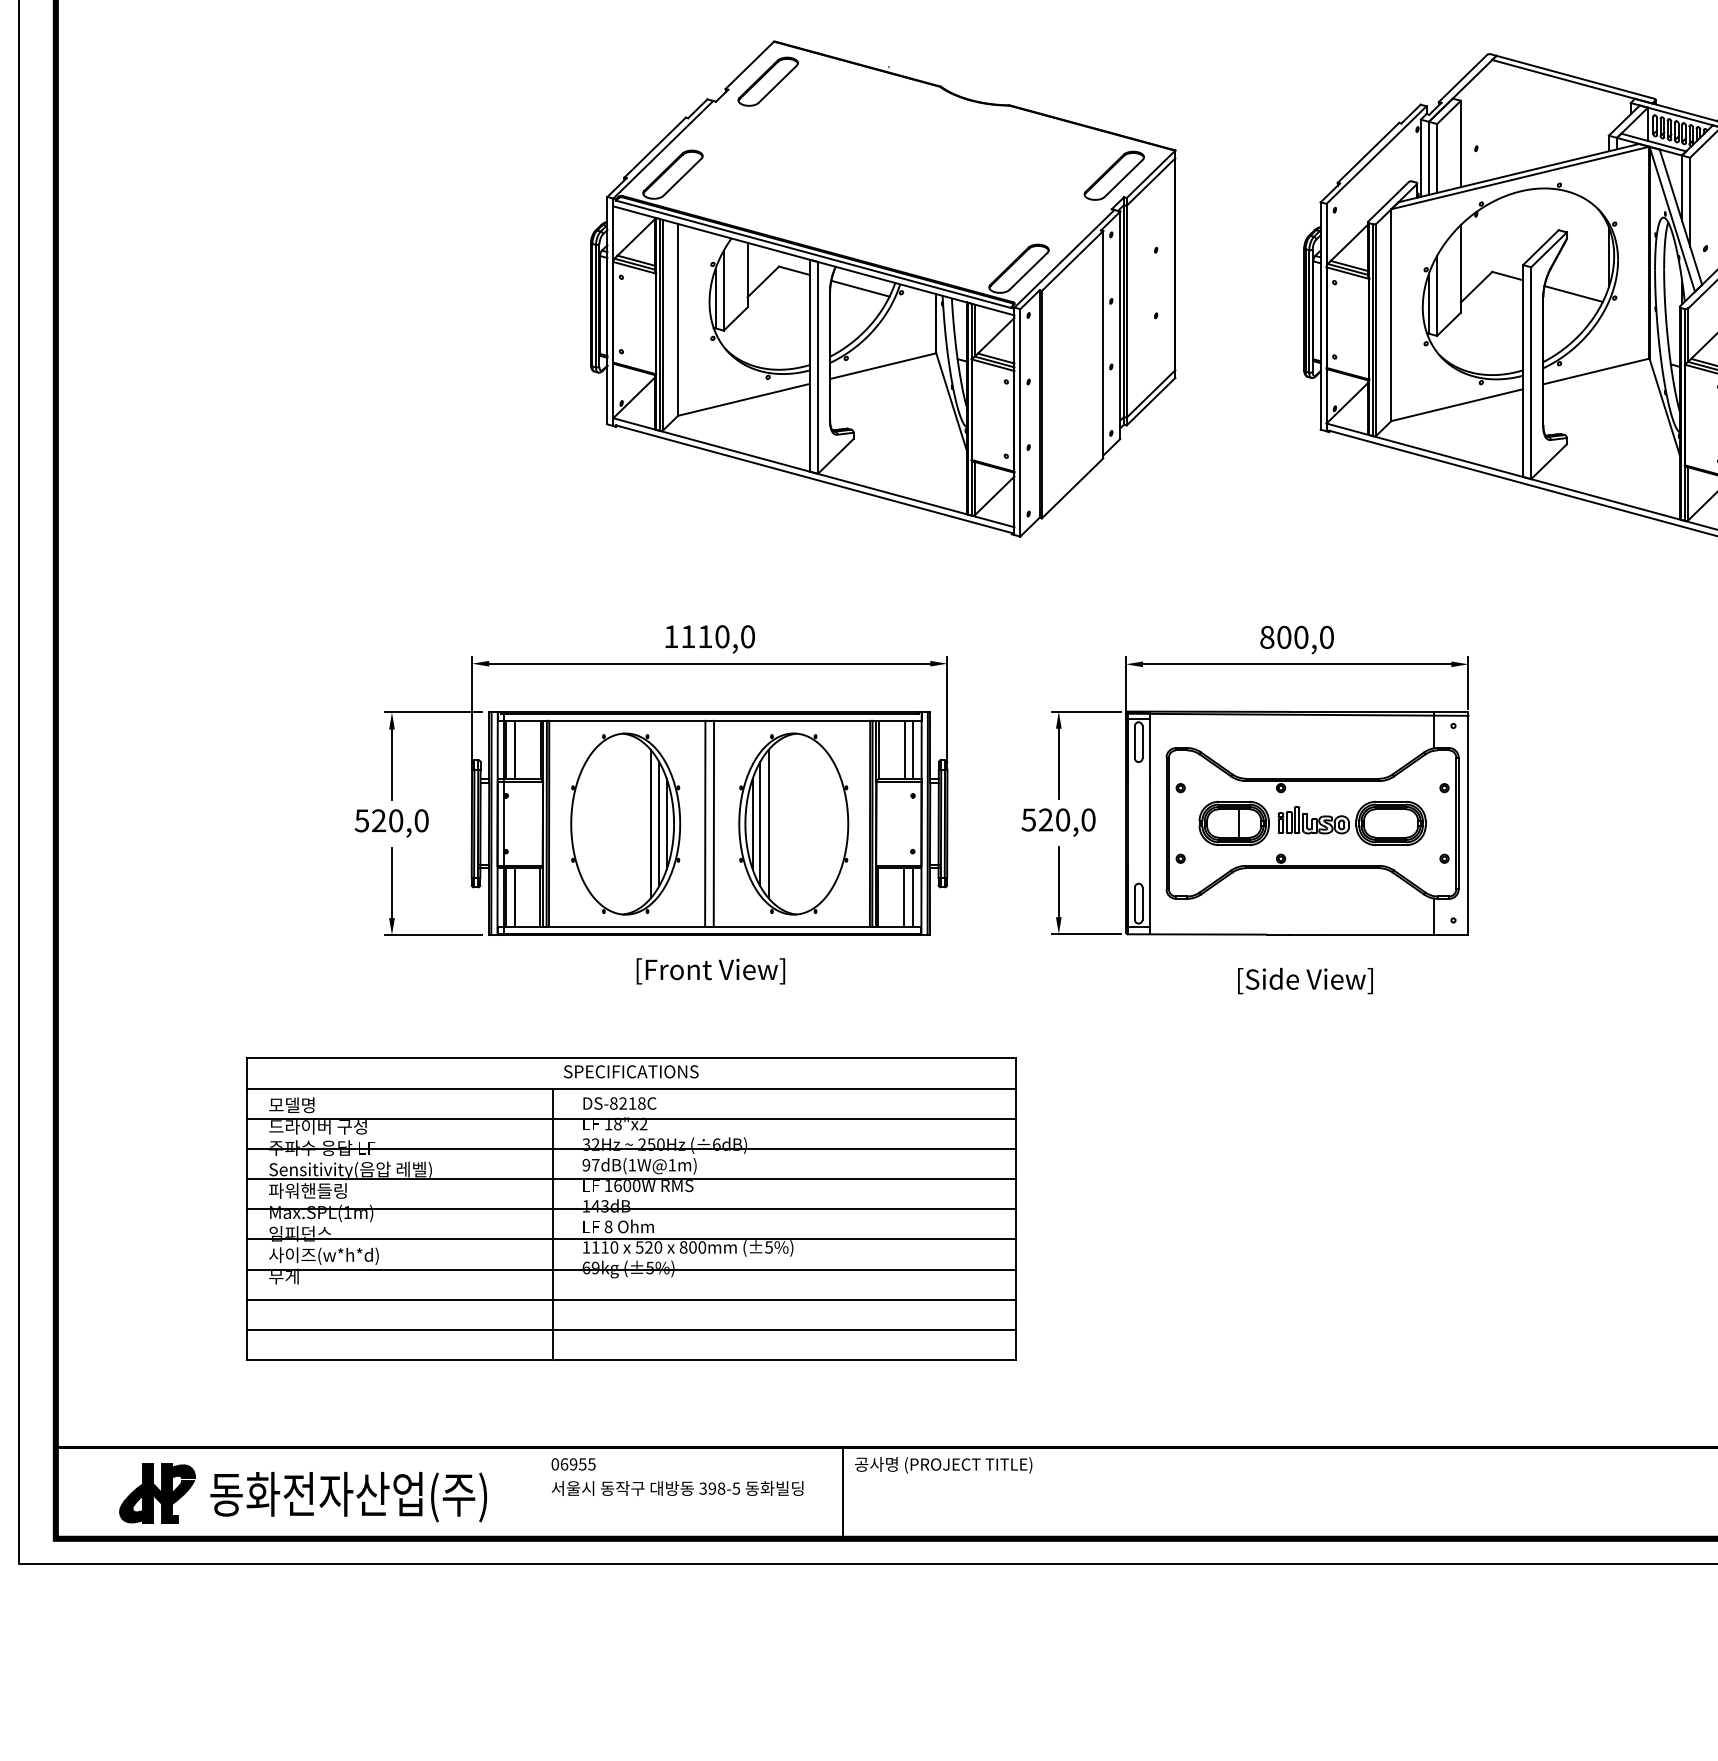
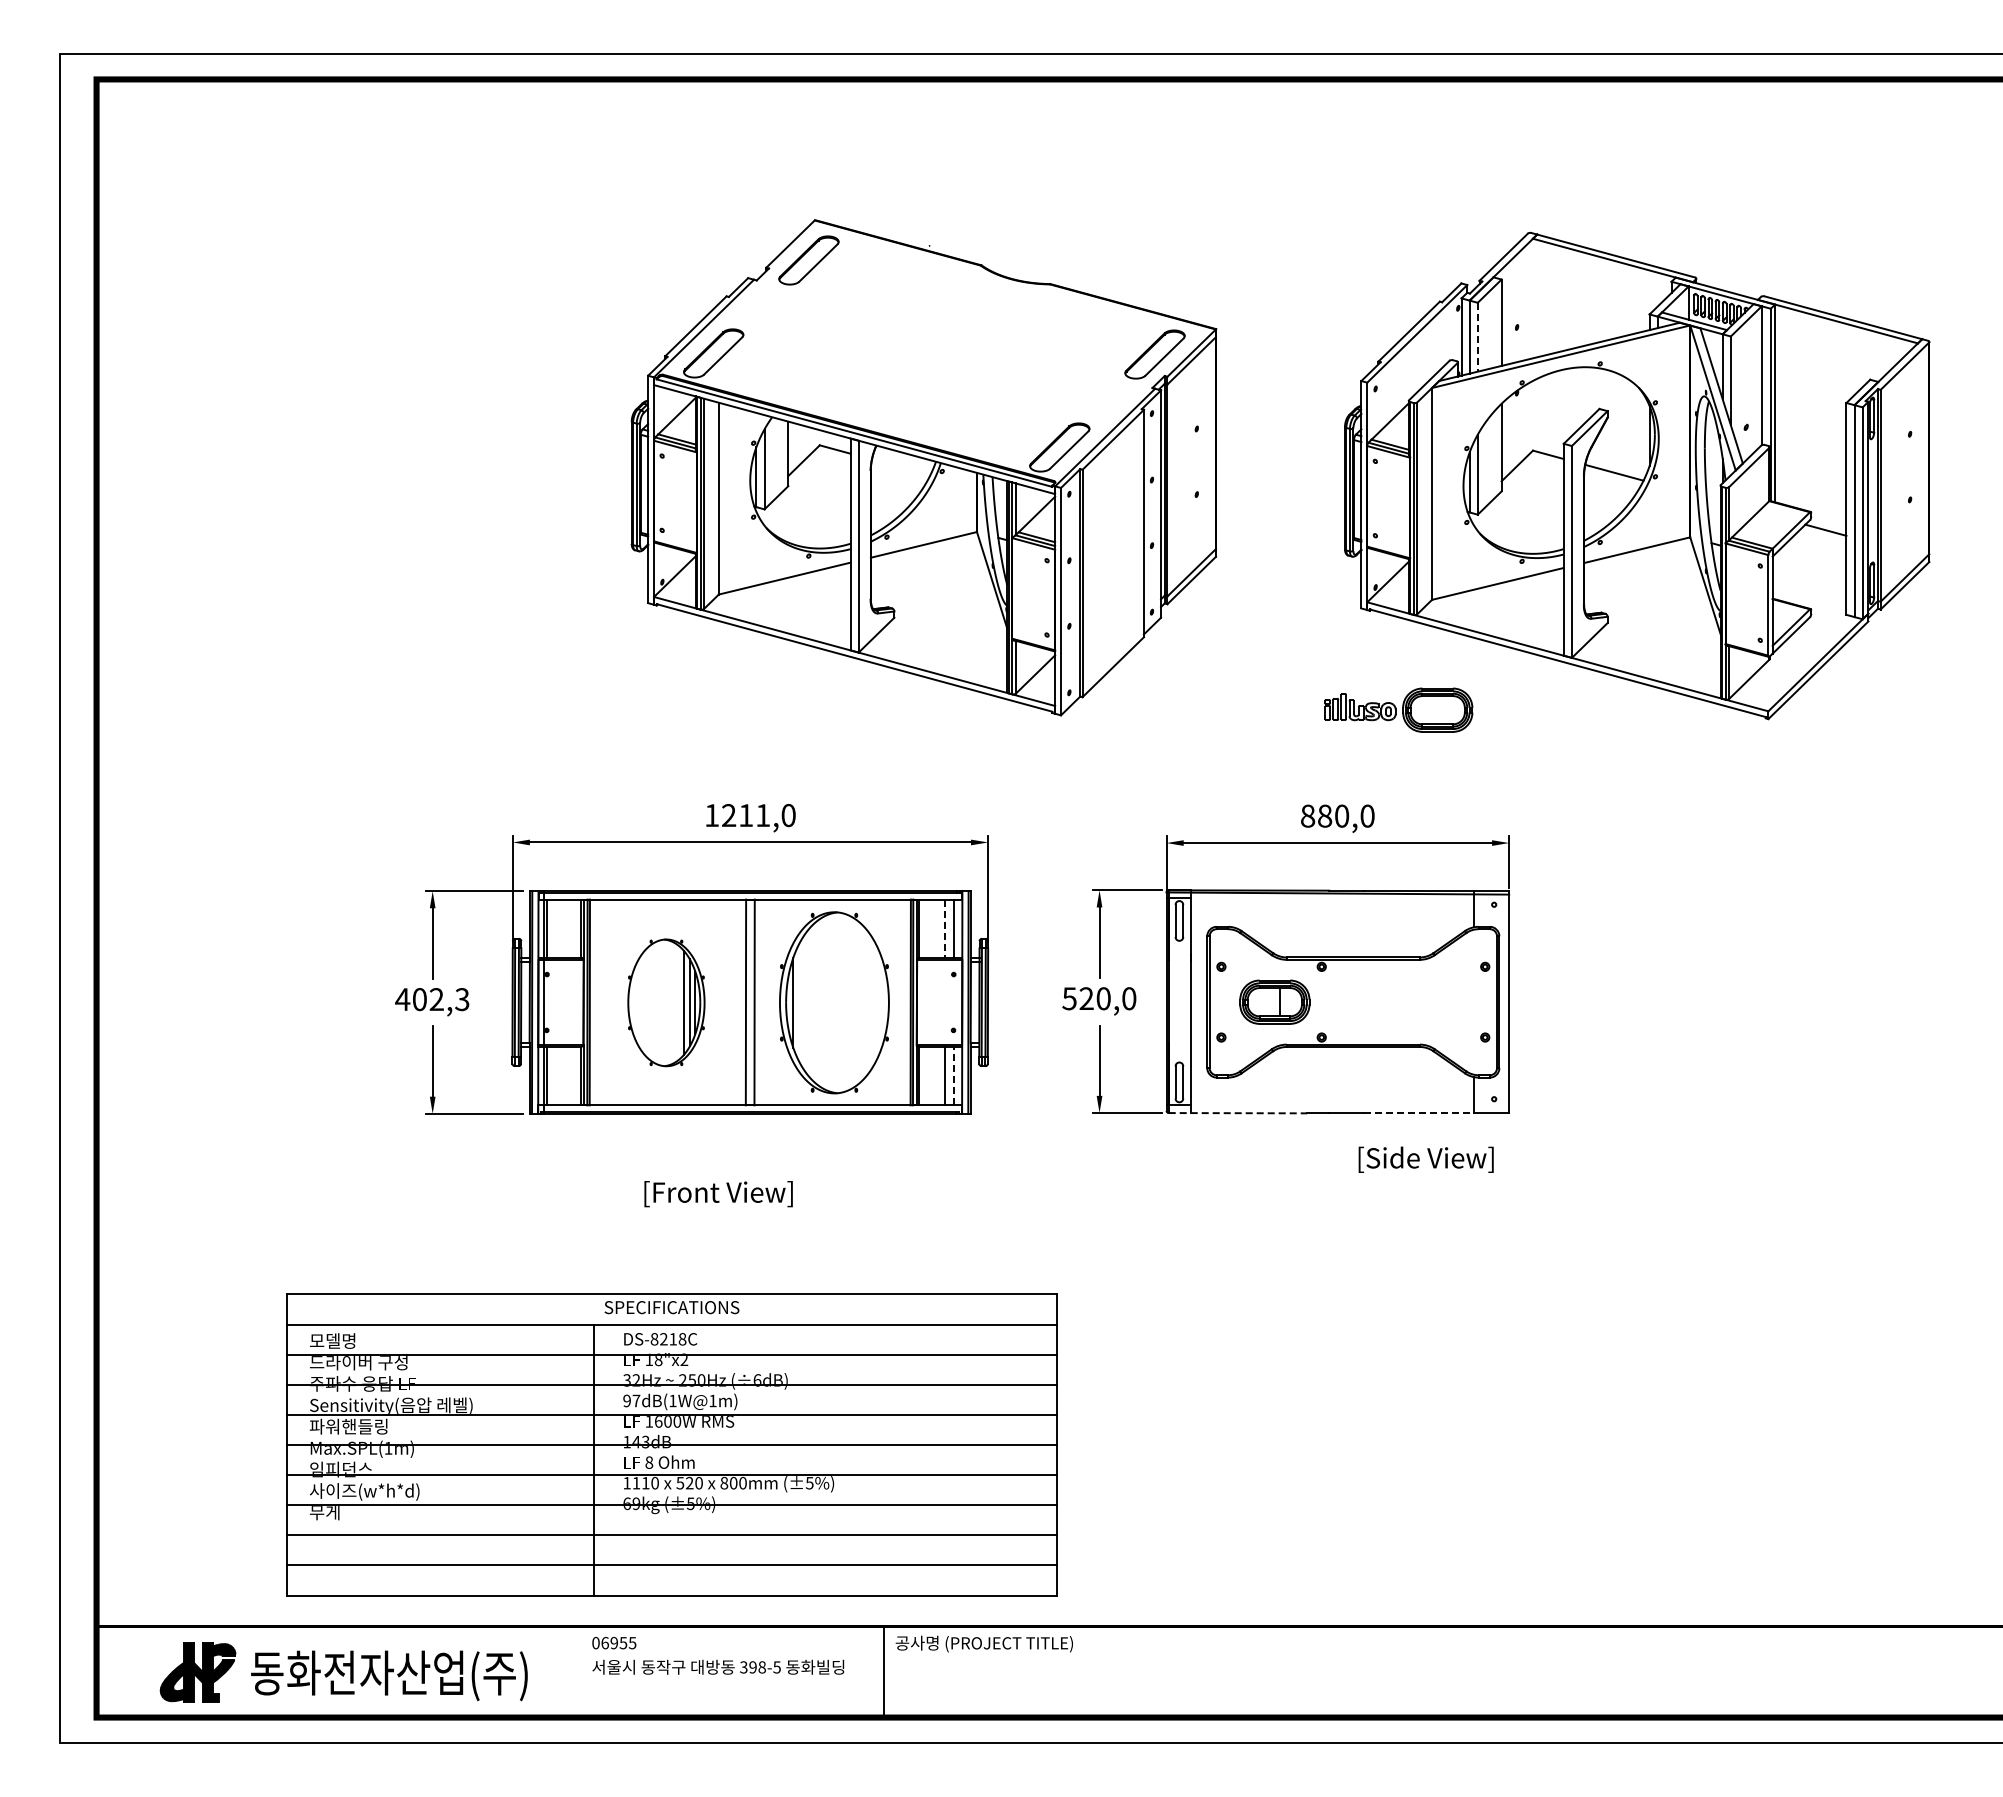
line: (1436, 158) -> (1477, 337), solid -> dashed
line: (860, 288) -> (901, 467), removed
text: (705, 636) -> (746, 815), 1110,0 -> 1211,0
text: (1284, 637) -> (1325, 816), 800,0 -> 880,0
line: (514, 749) -> (555, 928), removed
line: (904, 750) -> (945, 929), solid -> dashed
text: (391, 820) -> (432, 999), 520,0 -> 402,3
part: (1351, 822) -> (1398, 709), moved
part: (625, 823) -> (666, 1002), size x0.7
line: (759, 823) -> (800, 1002), removed
line: (768, 823) -> (809, 1002), removed
line: (912, 896) -> (953, 1075), solid -> dashed
line: (514, 897) -> (555, 1076), removed
line: (1197, 934) -> (1238, 1113), solid -> dashed
line: (1378, 934) -> (1419, 1113), solid -> dashed
text: (710, 971) -> (718, 1194), moved
text: (1304, 980) -> (1425, 1159), moved
part: (630, 1208) -> (671, 1444), moved

